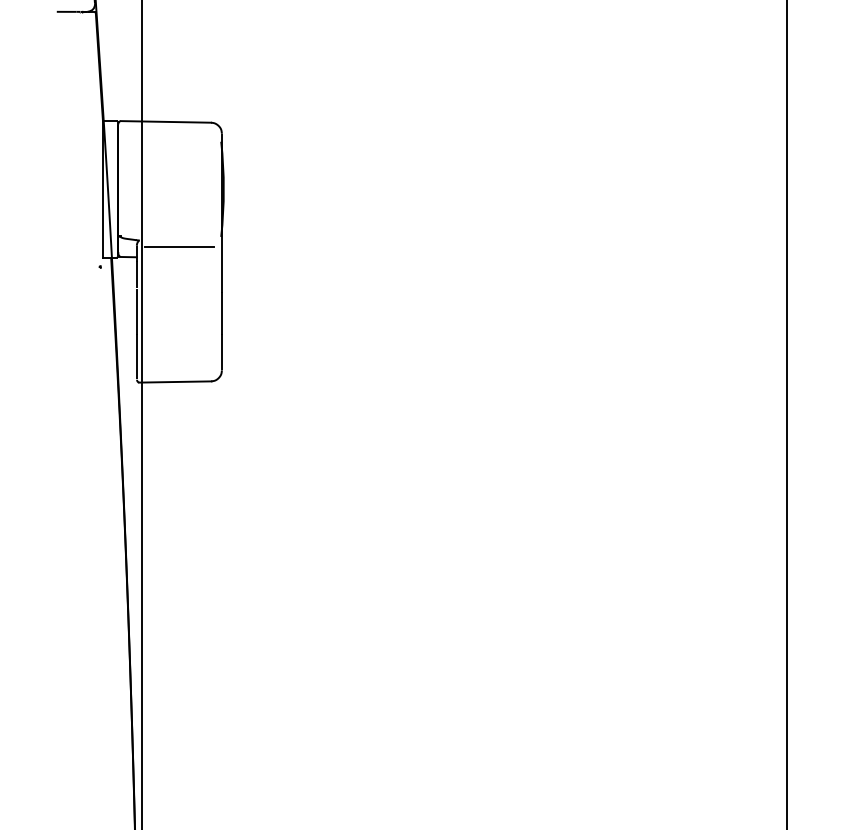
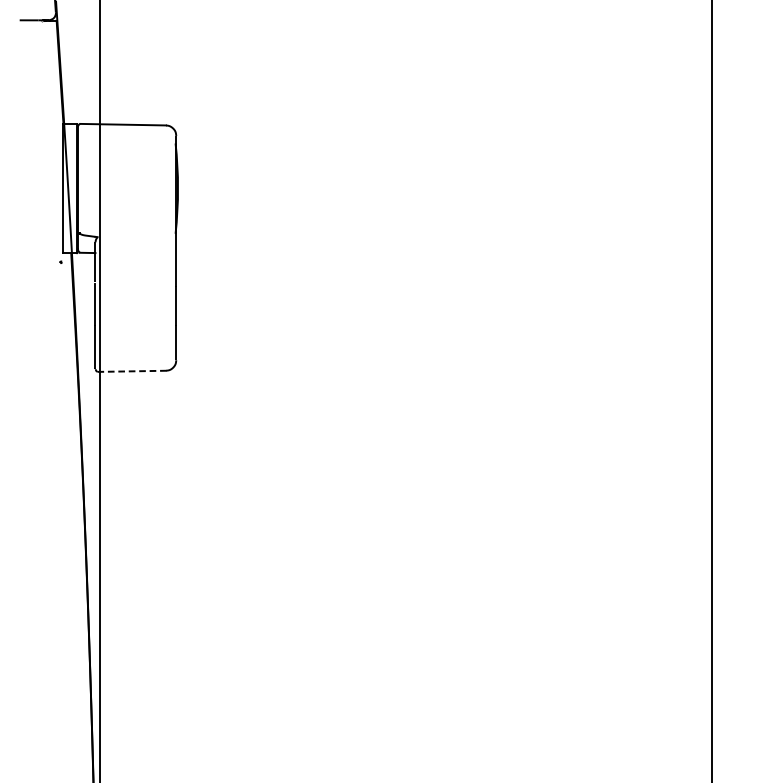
line: (179, 246) -> (136, 242), removed
line: (175, 382) -> (132, 371), solid -> dashed

